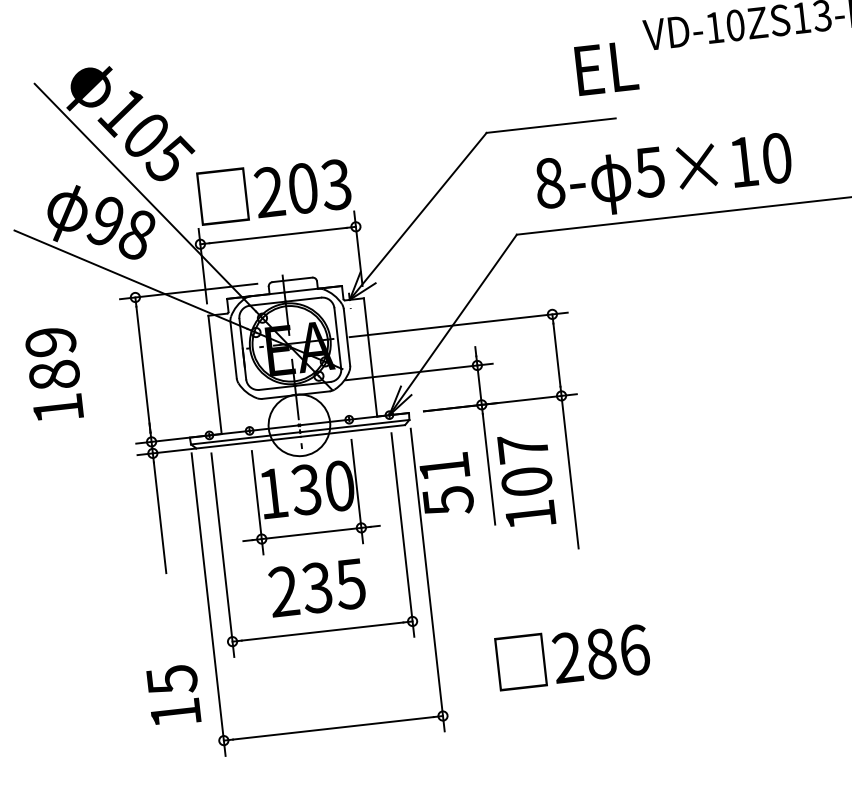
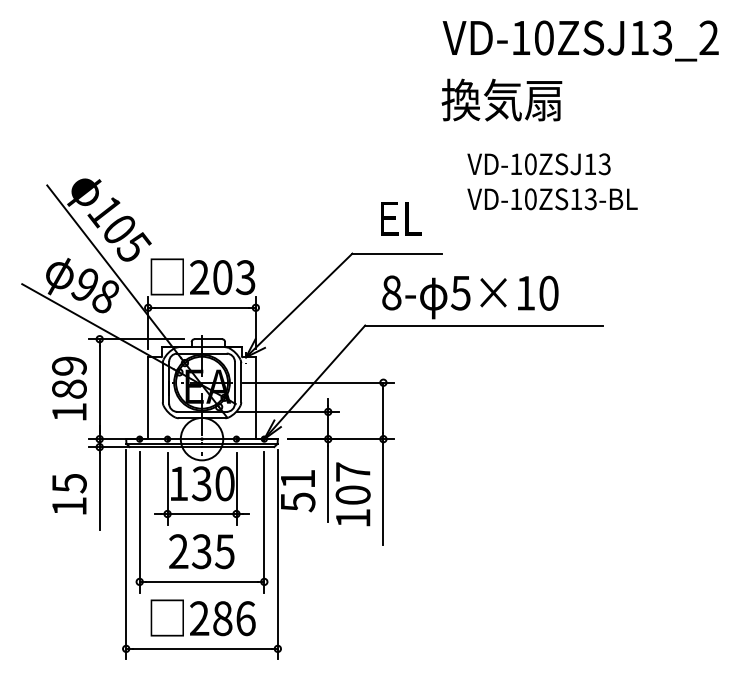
text: (606, 68) -> (401, 218), moved
text: (54, 374) -> (69, 388), moved
text: (571, 655) -> (202, 617), moved
text: (173, 695) -> (69, 494), moved

